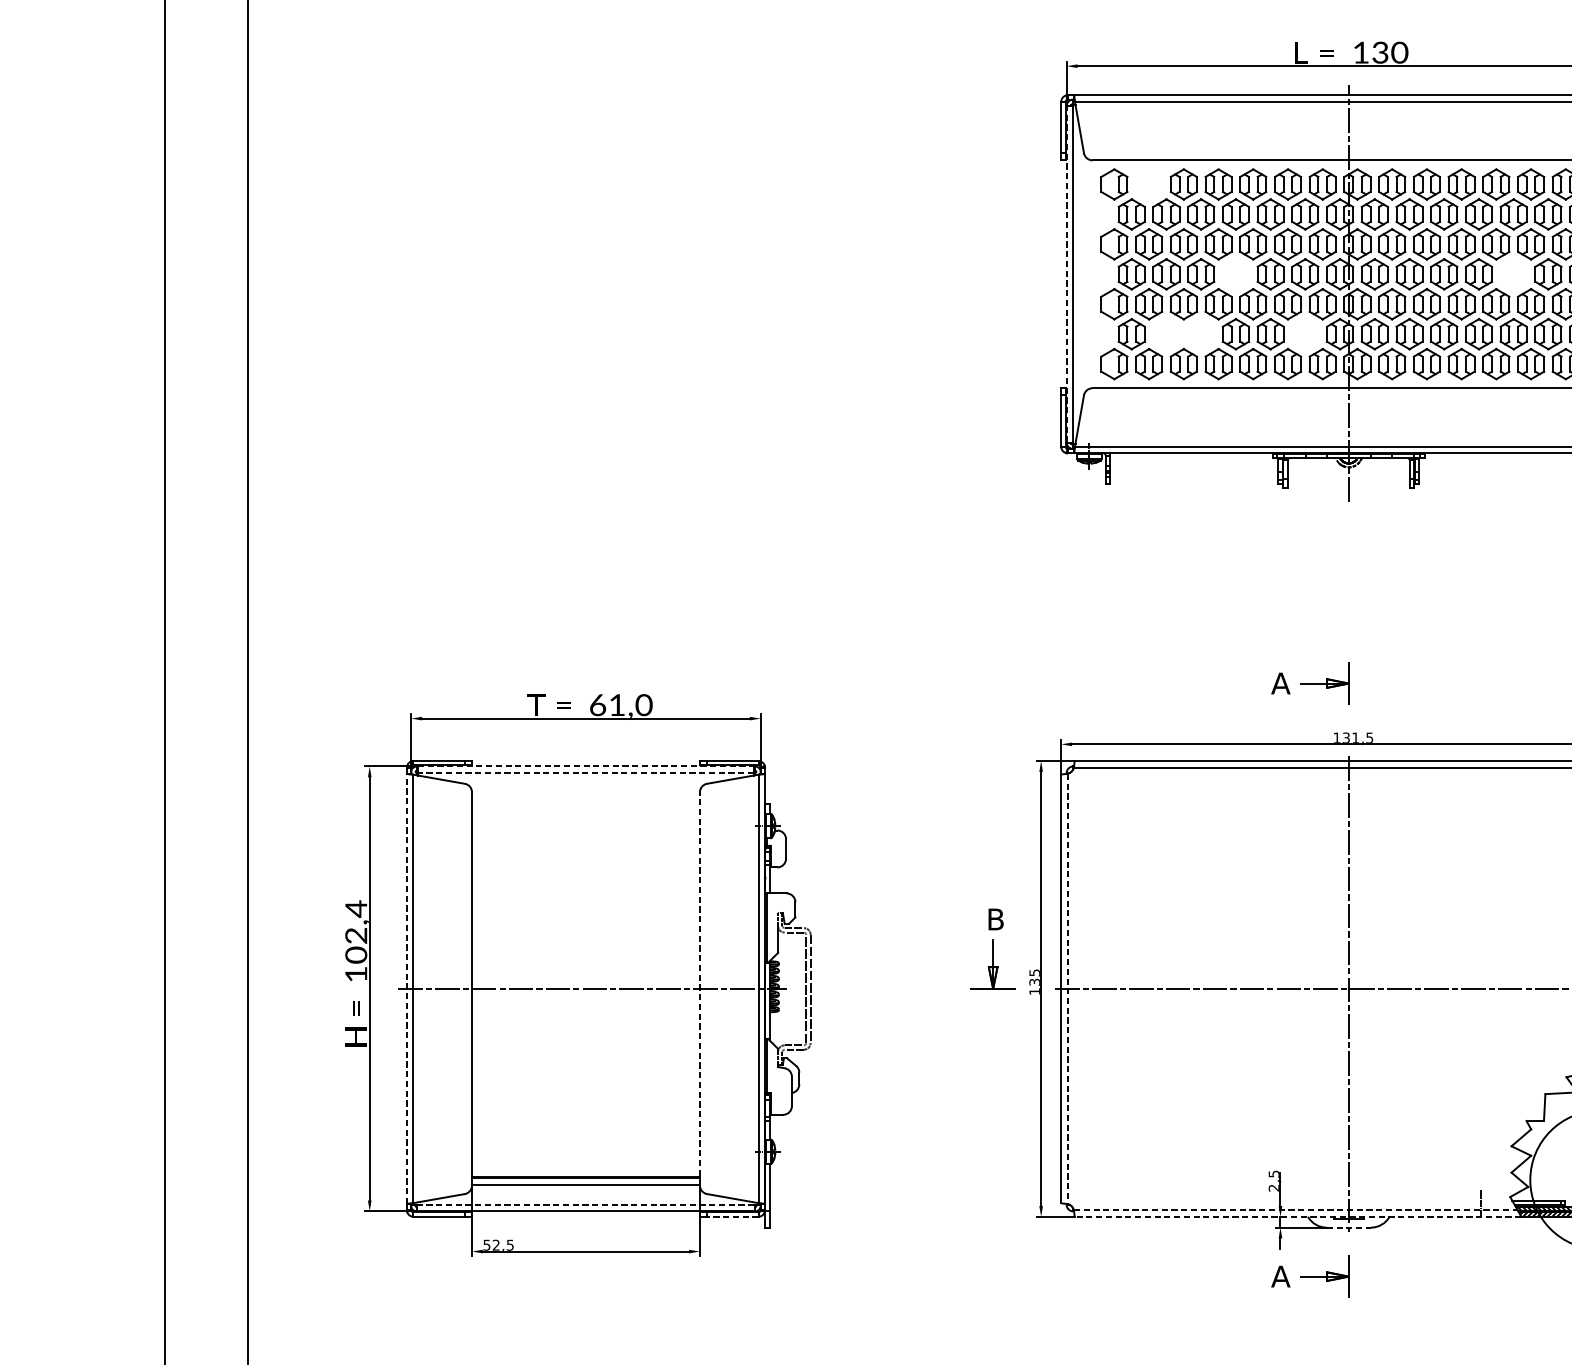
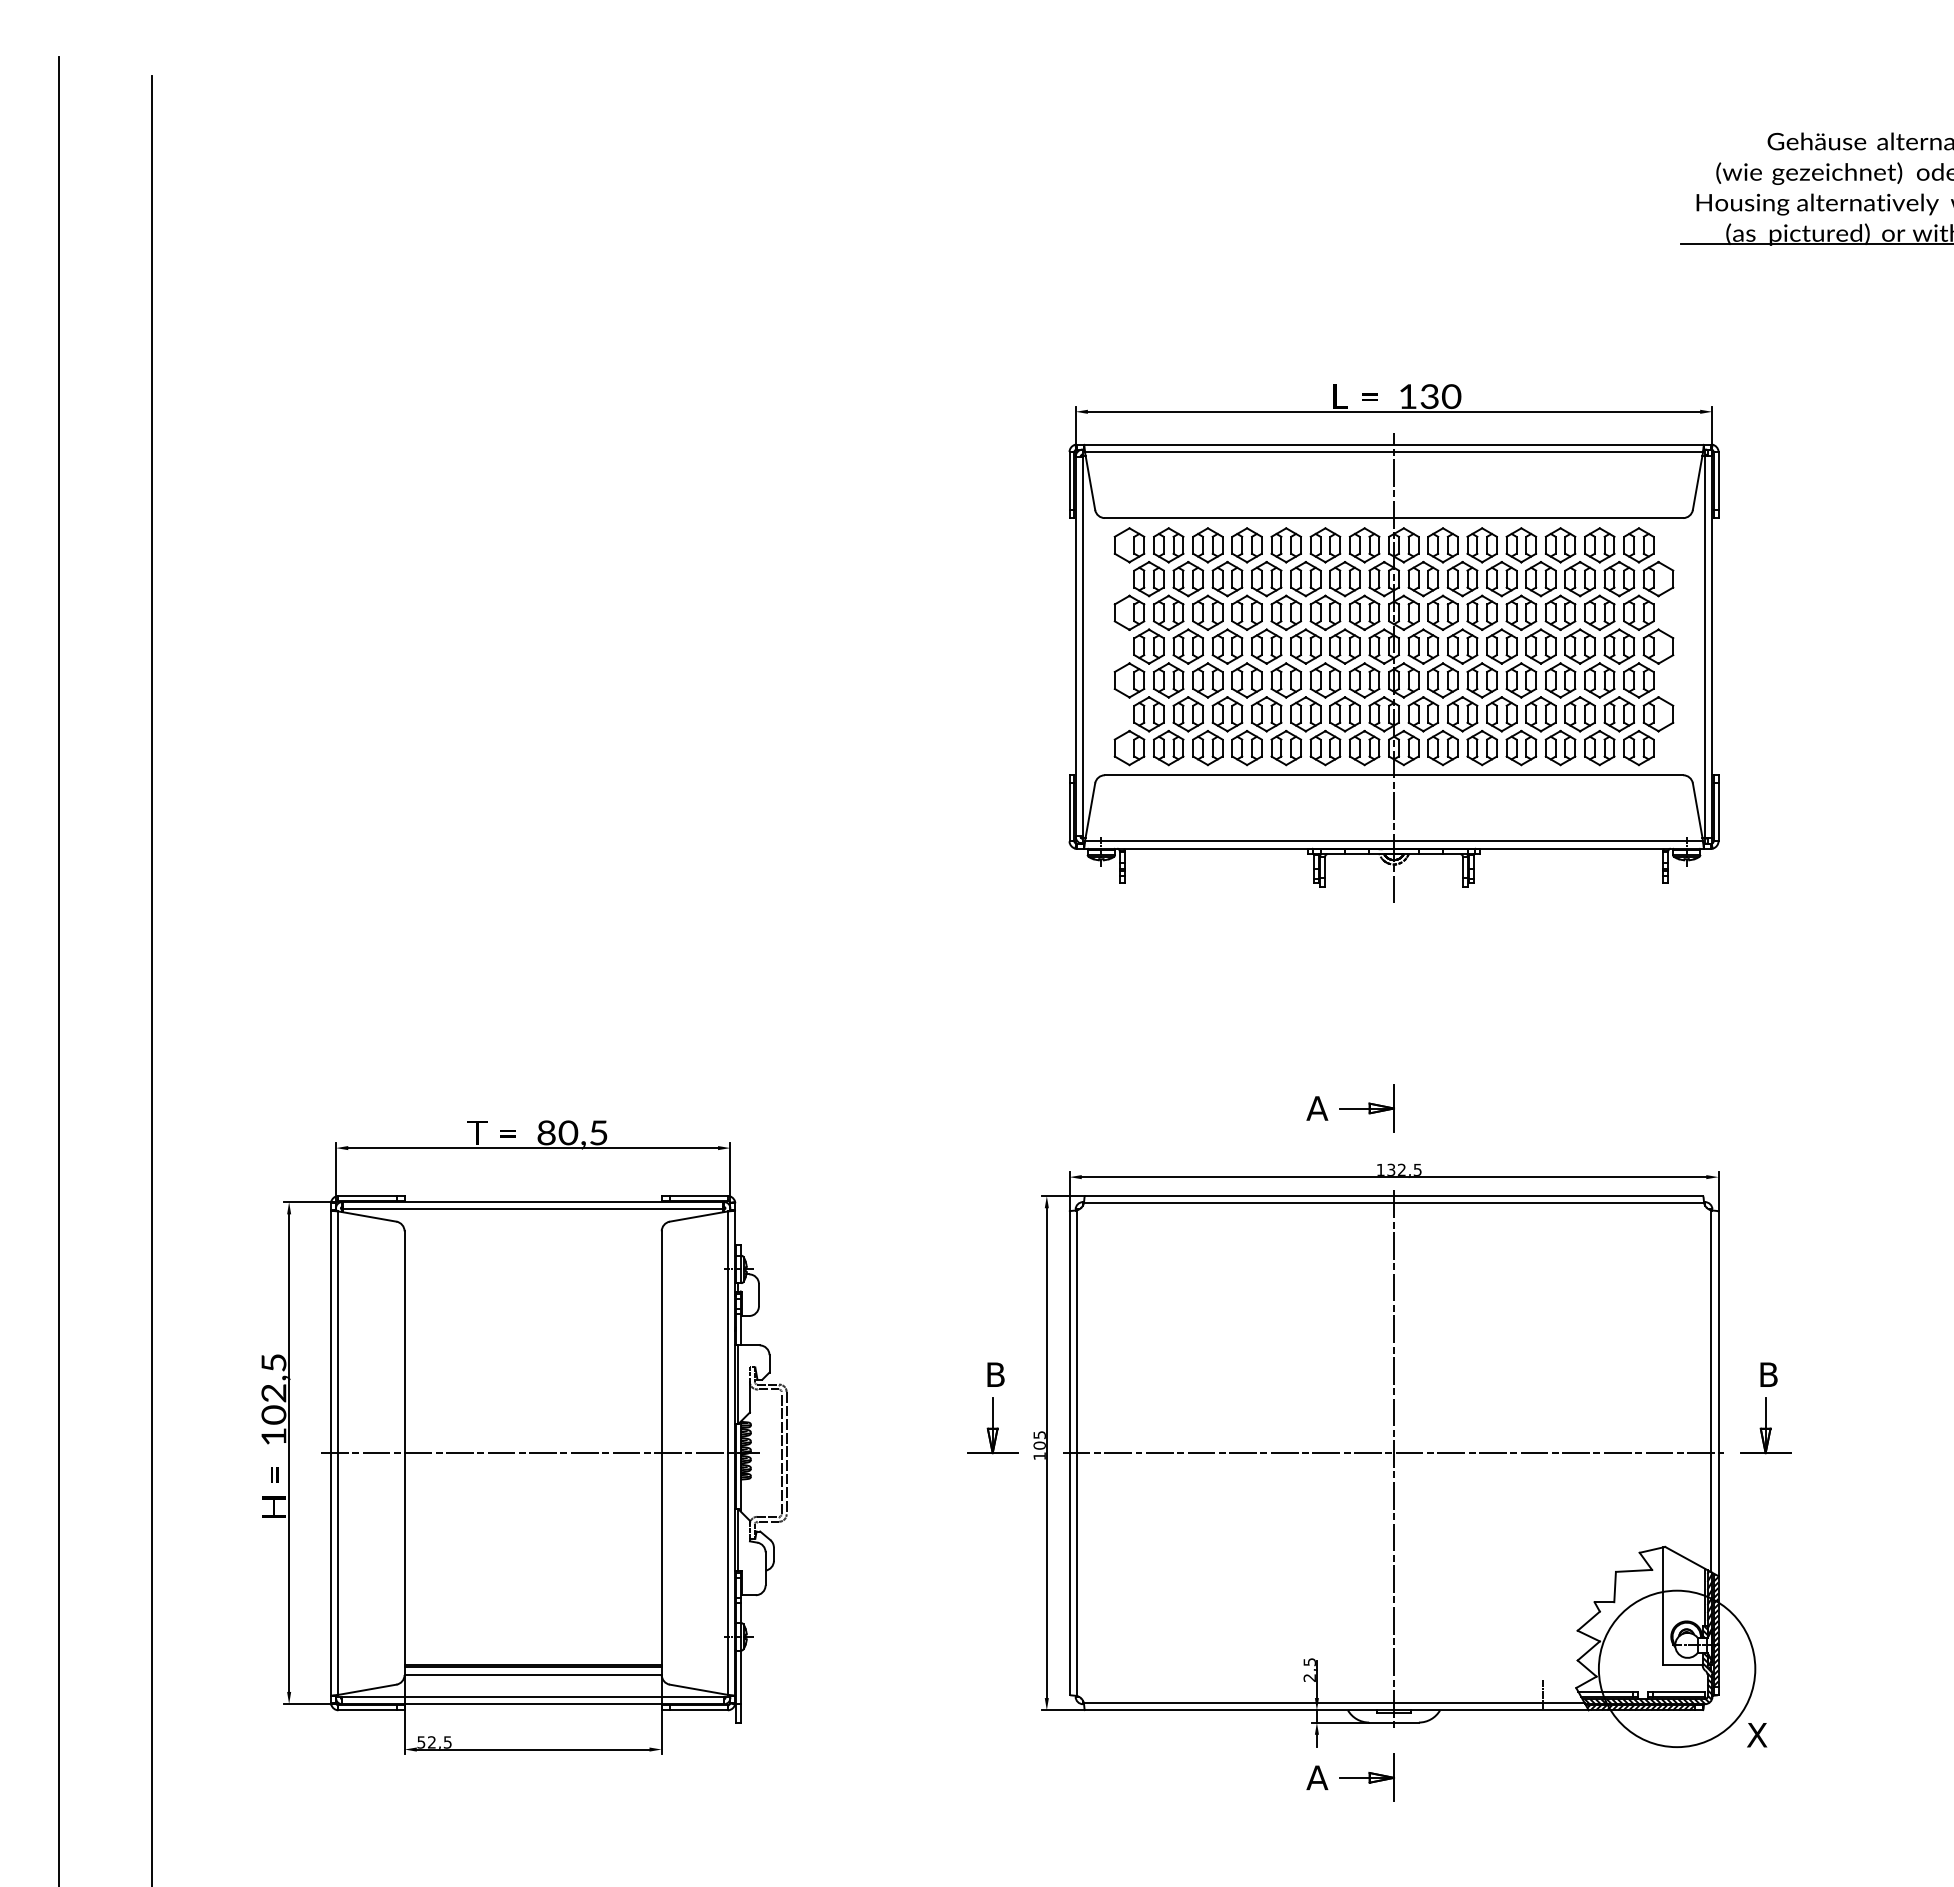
part: (1148, 184) -> (1168, 545), added
line: (1066, 274) -> (1075, 646), dashed -> solid
part: (1235, 274) -> (1266, 646), added
part: (1513, 274) -> (1579, 646), added
part: (1183, 334) -> (1207, 714), added
part: (1304, 334) -> (1344, 714), added
text: (620, 704) -> (572, 1132), 61,0 -> 80,5
text: (1355, 737) -> (1401, 1169), 131,5 -> 132,5
line: (586, 766) -> (533, 1202), dashed -> solid
line: (586, 773) -> (533, 1209), dashed -> solid
text: (355, 909) -> (273, 1363), 102,4 -> 102,5
text: (1034, 982) -> (1039, 1445), 135 -> 105
line: (407, 989) -> (331, 1453), dashed -> solid
line: (699, 989) -> (661, 1453), dashed -> solid
line: (1067, 989) -> (1076, 1453), dashed -> solid
line: (586, 1204) -> (533, 1696), dashed -> solid
line: (1296, 1209) -> (1334, 1702), dashed -> solid
line: (732, 1216) -> (698, 1710), dashed -> solid
line: (1297, 1216) -> (1336, 1710), dashed -> solid
line: (1349, 1227) -> (1394, 1722), dashed -> solid

